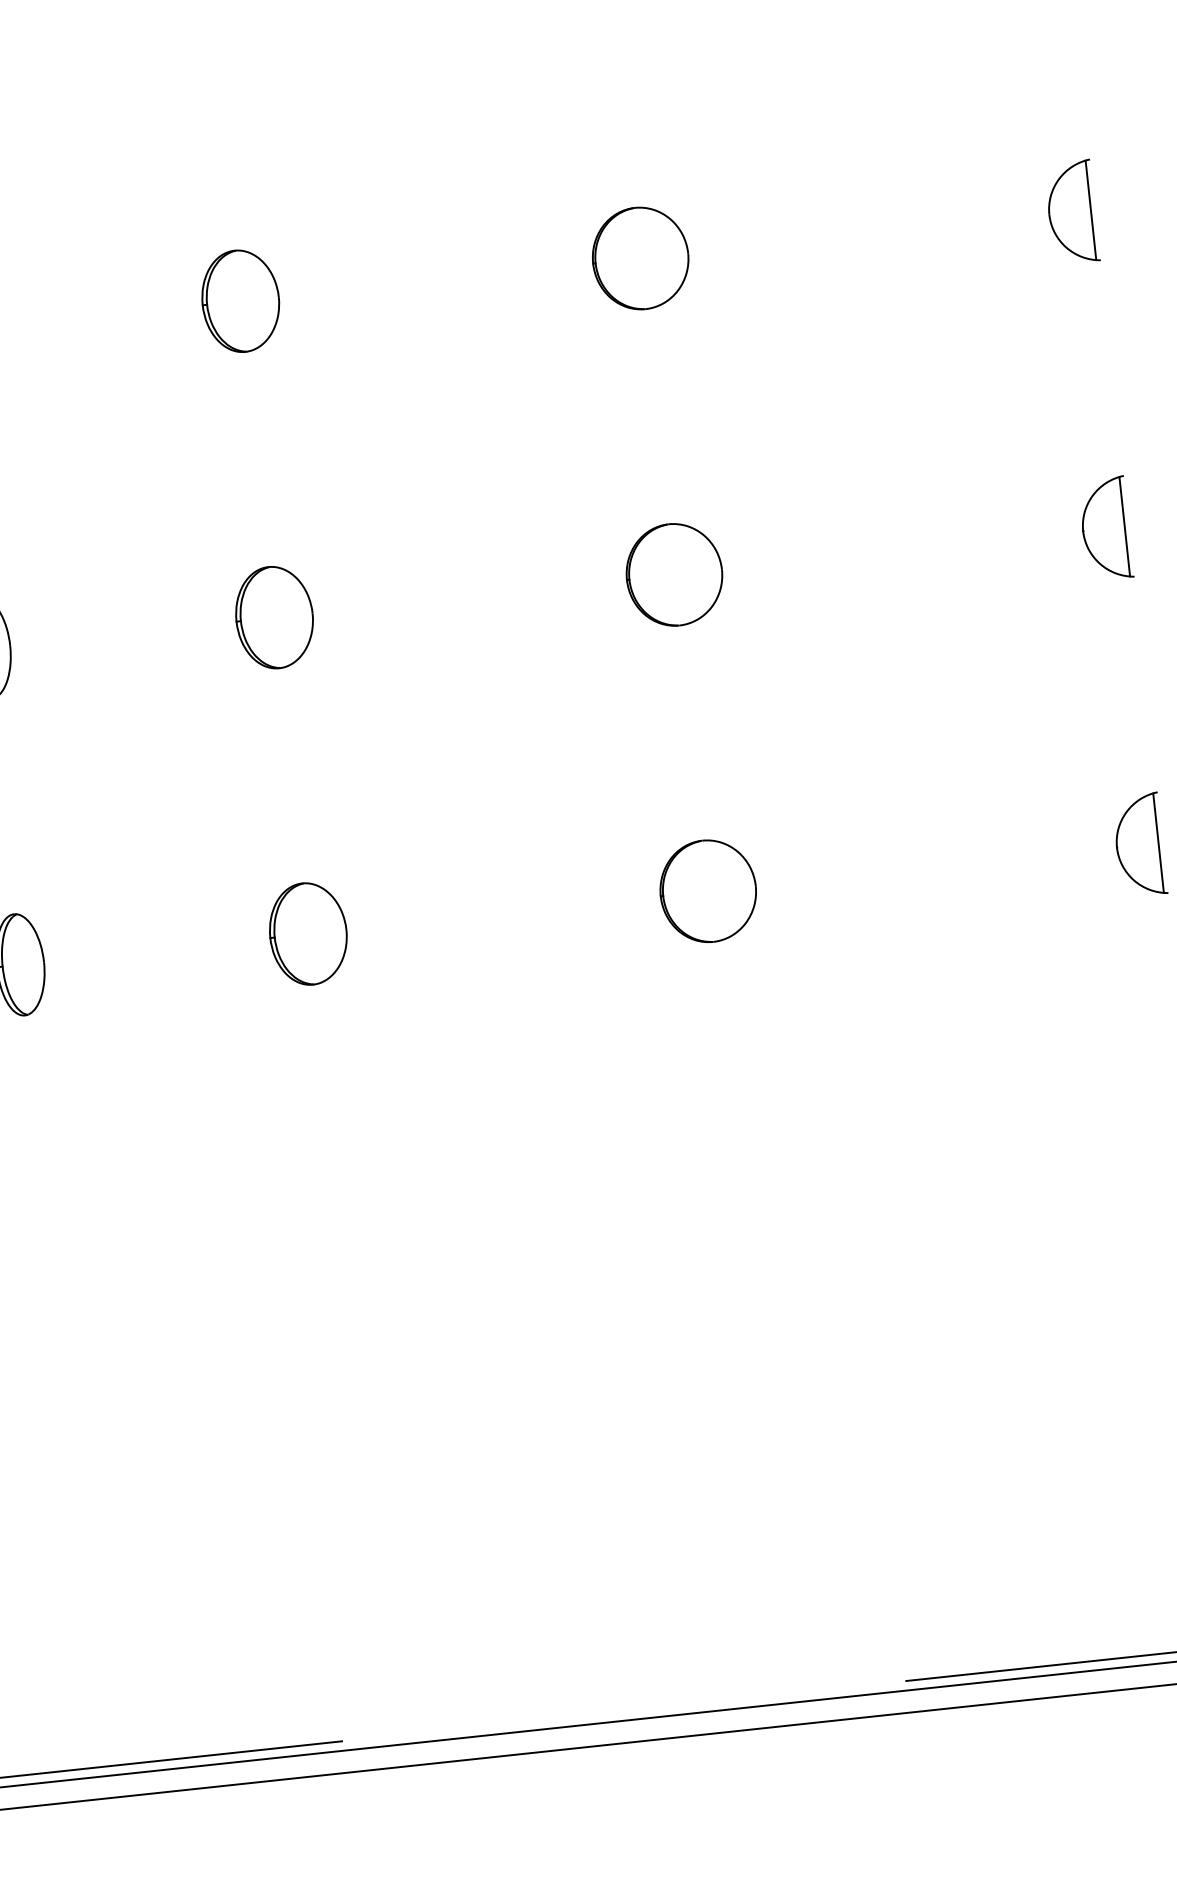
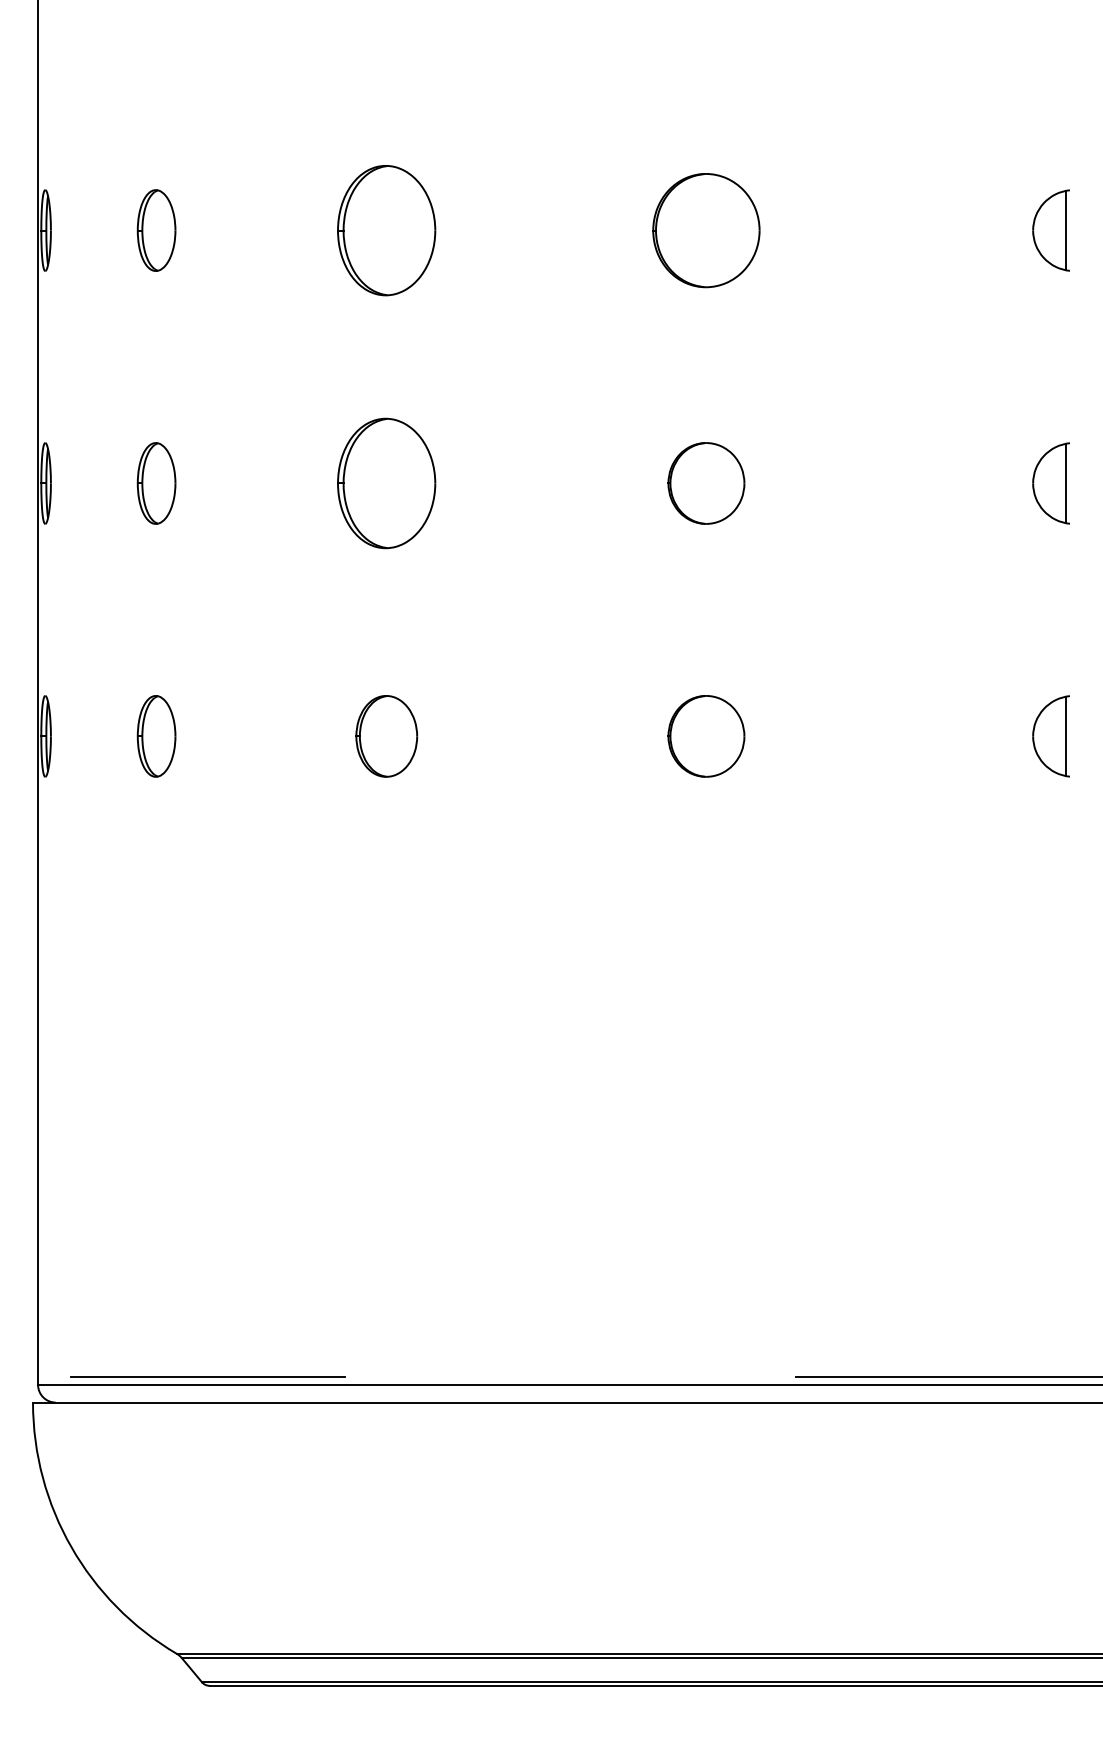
part: (640, 258) -> (706, 230), size x1.4
part: (240, 301) -> (386, 230), size x1.6
part: (274, 617) -> (386, 483), size x1.6

